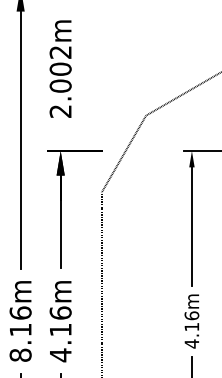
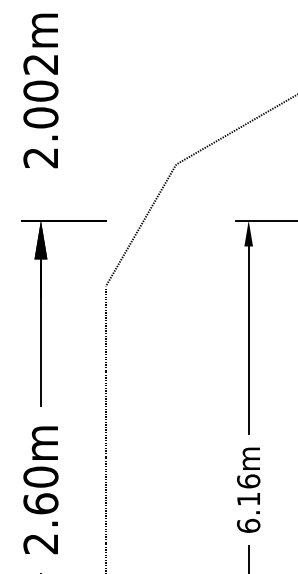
text: (60, 334) -> (40, 511), 4.16m -> 2.60m
text: (191, 343) -> (248, 525), 4.16m -> 6.16m

